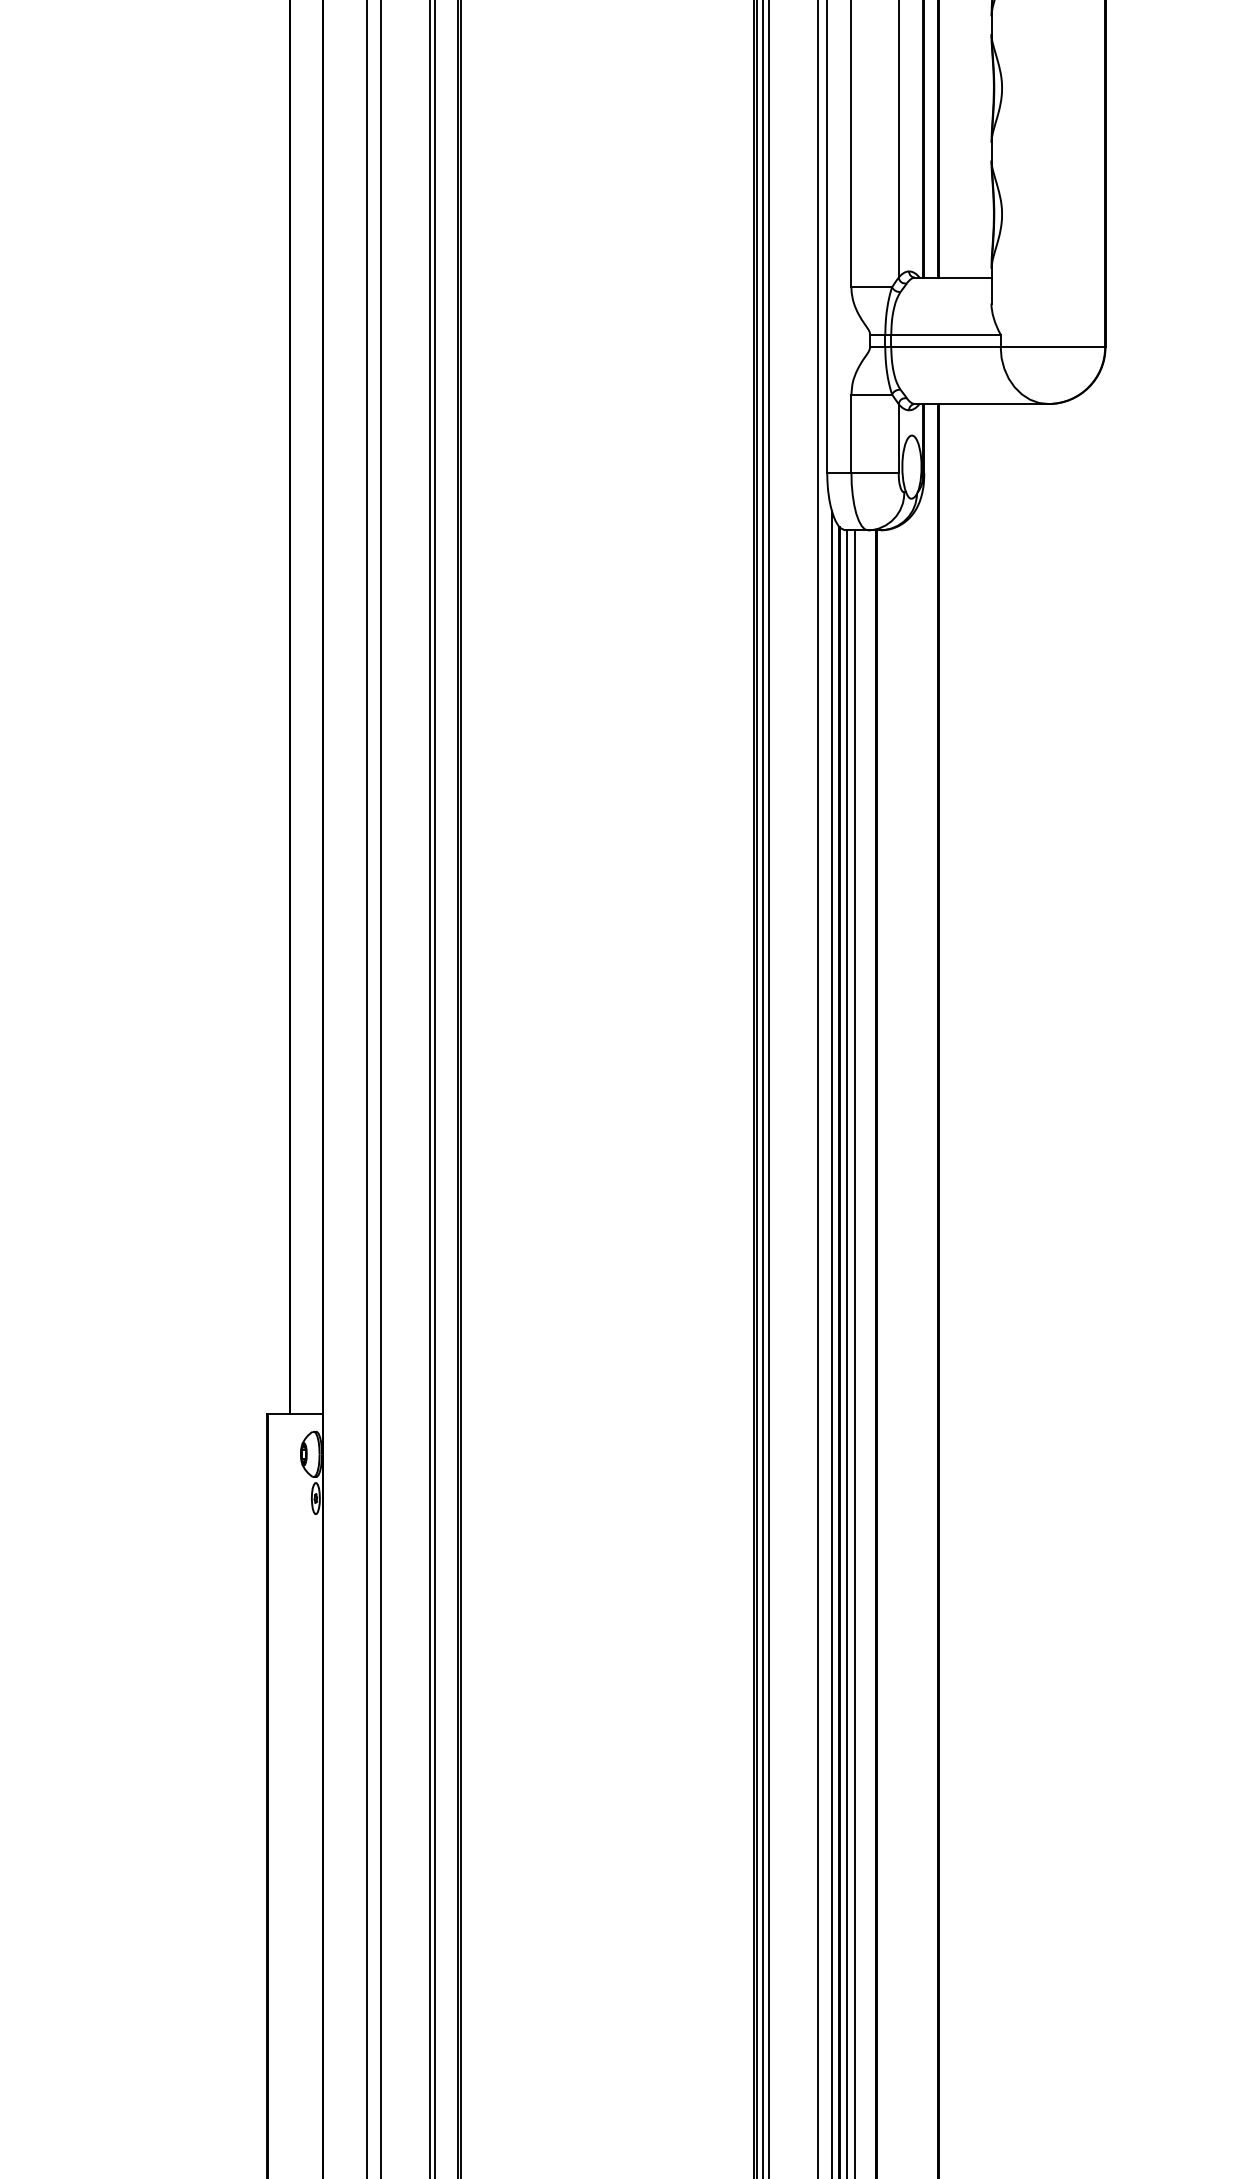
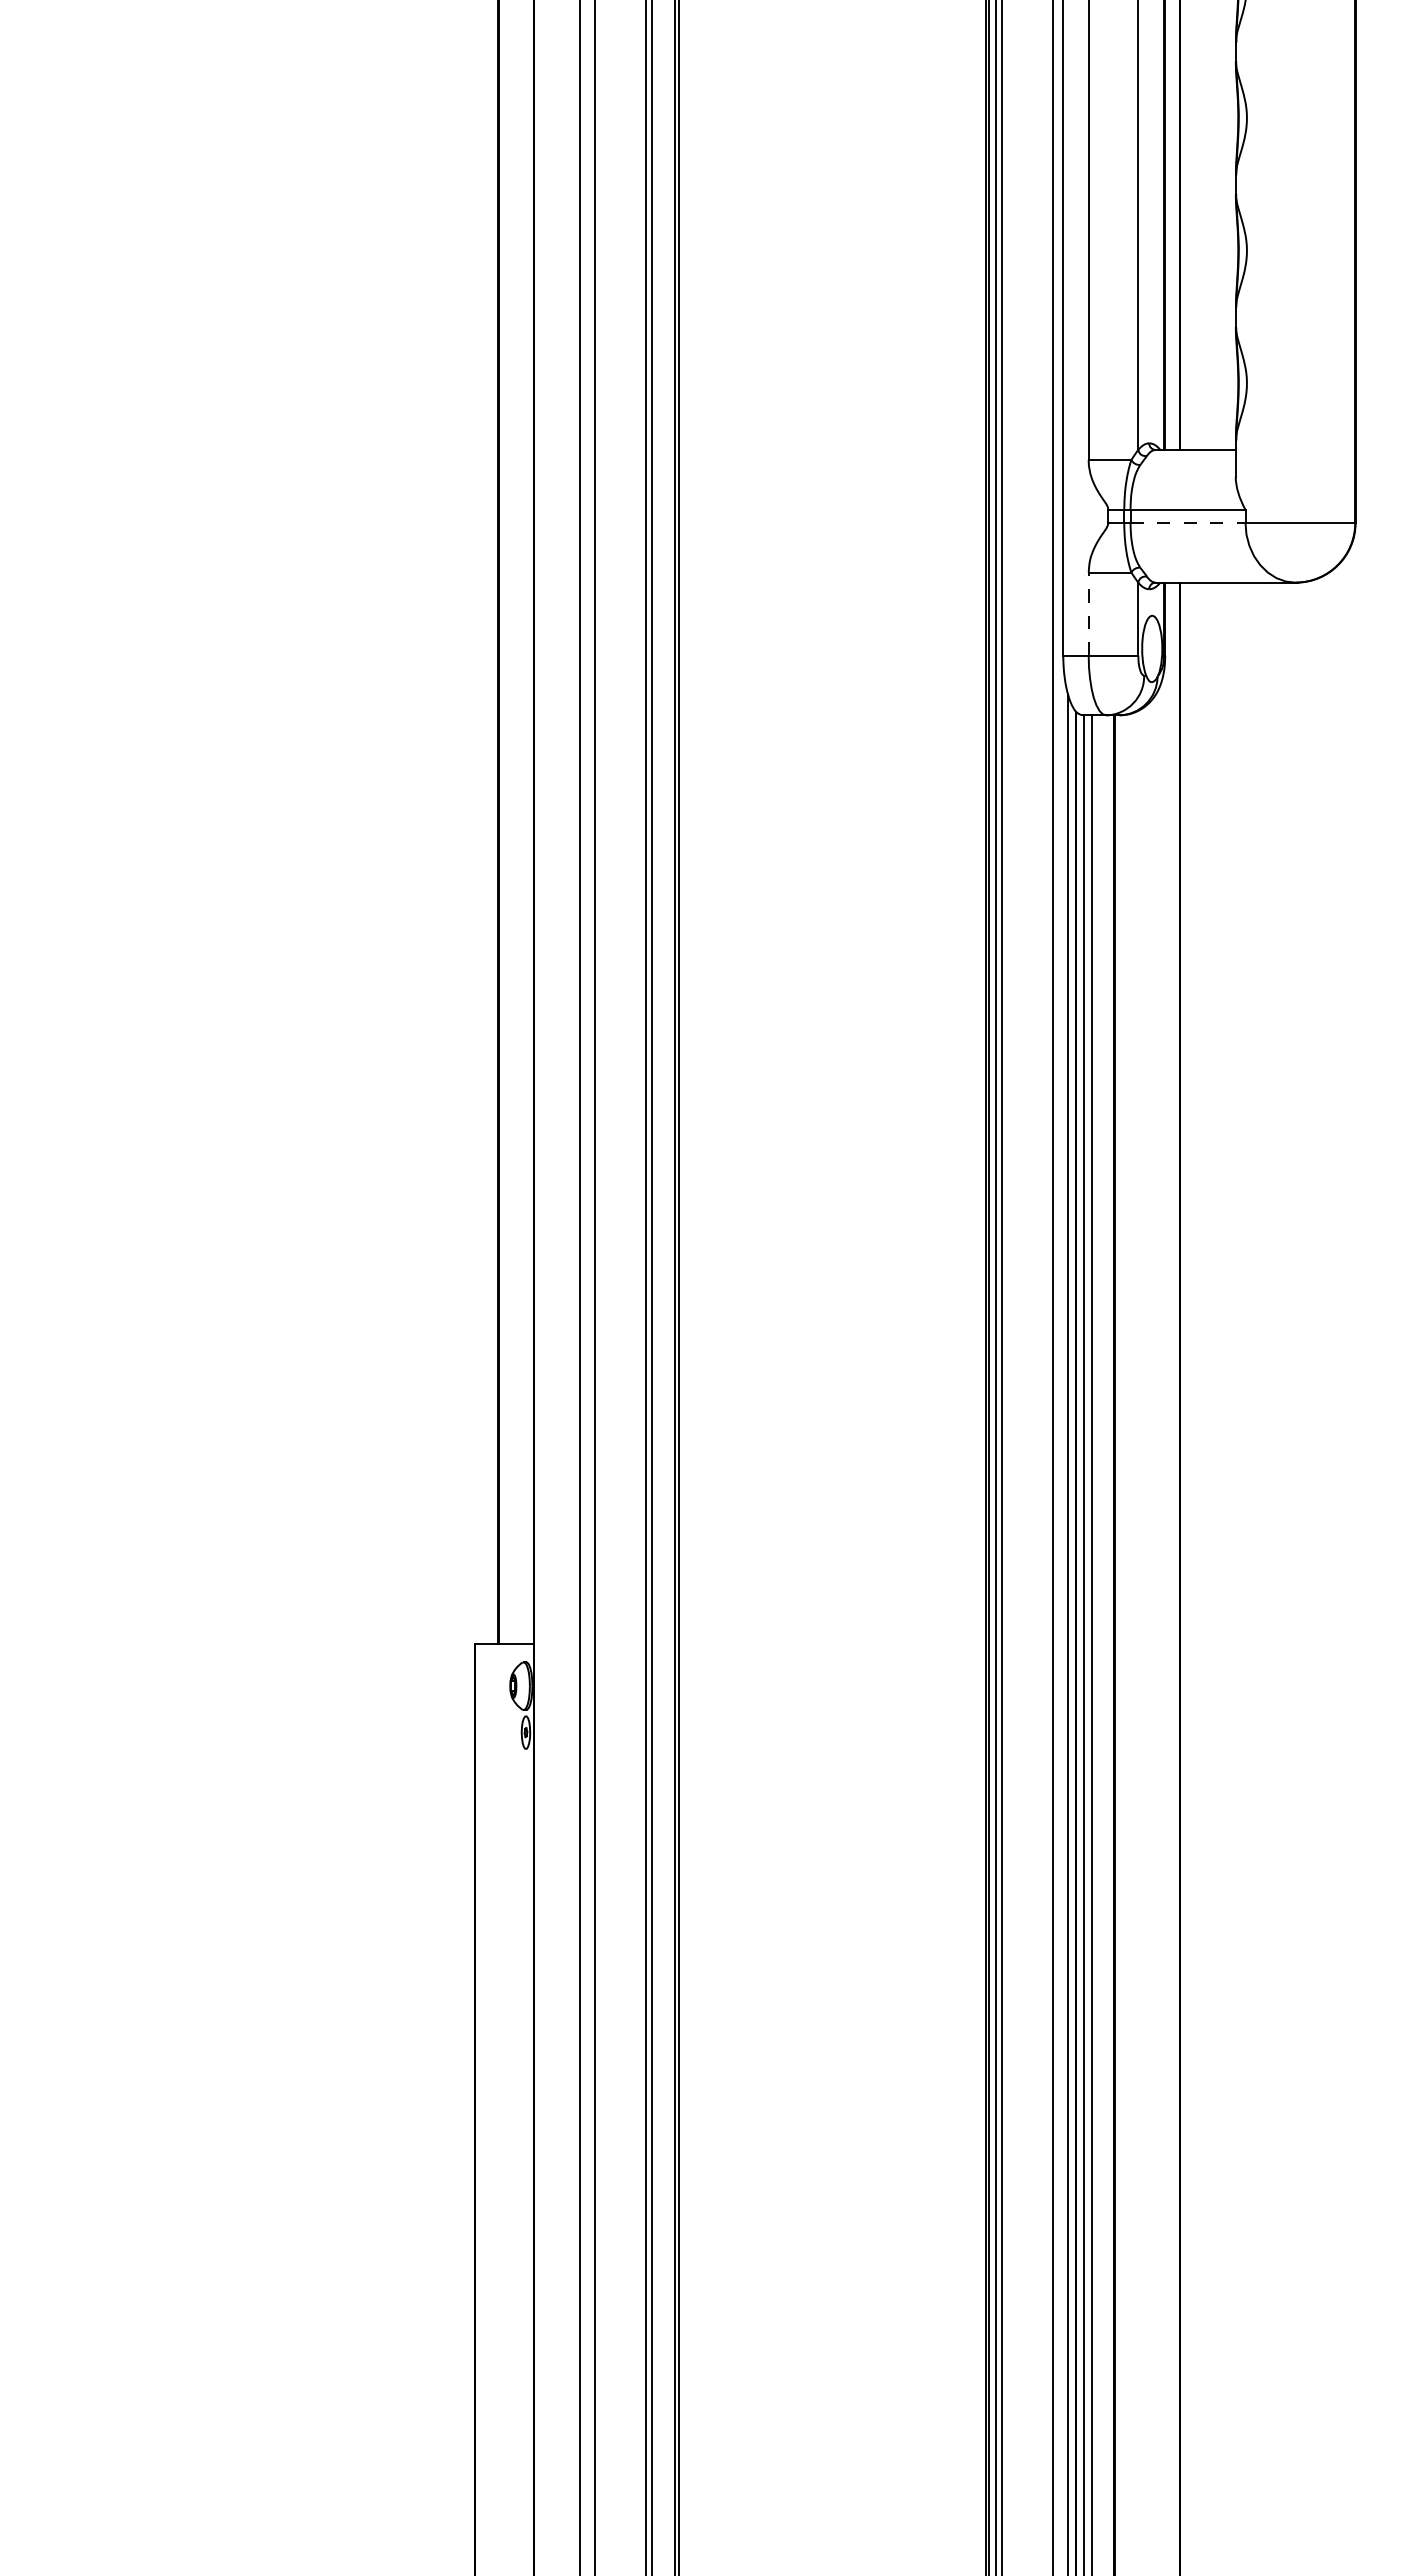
line: (946, 346) -> (1188, 522), solid -> dashed
line: (851, 433) -> (1088, 613), solid -> dashed

